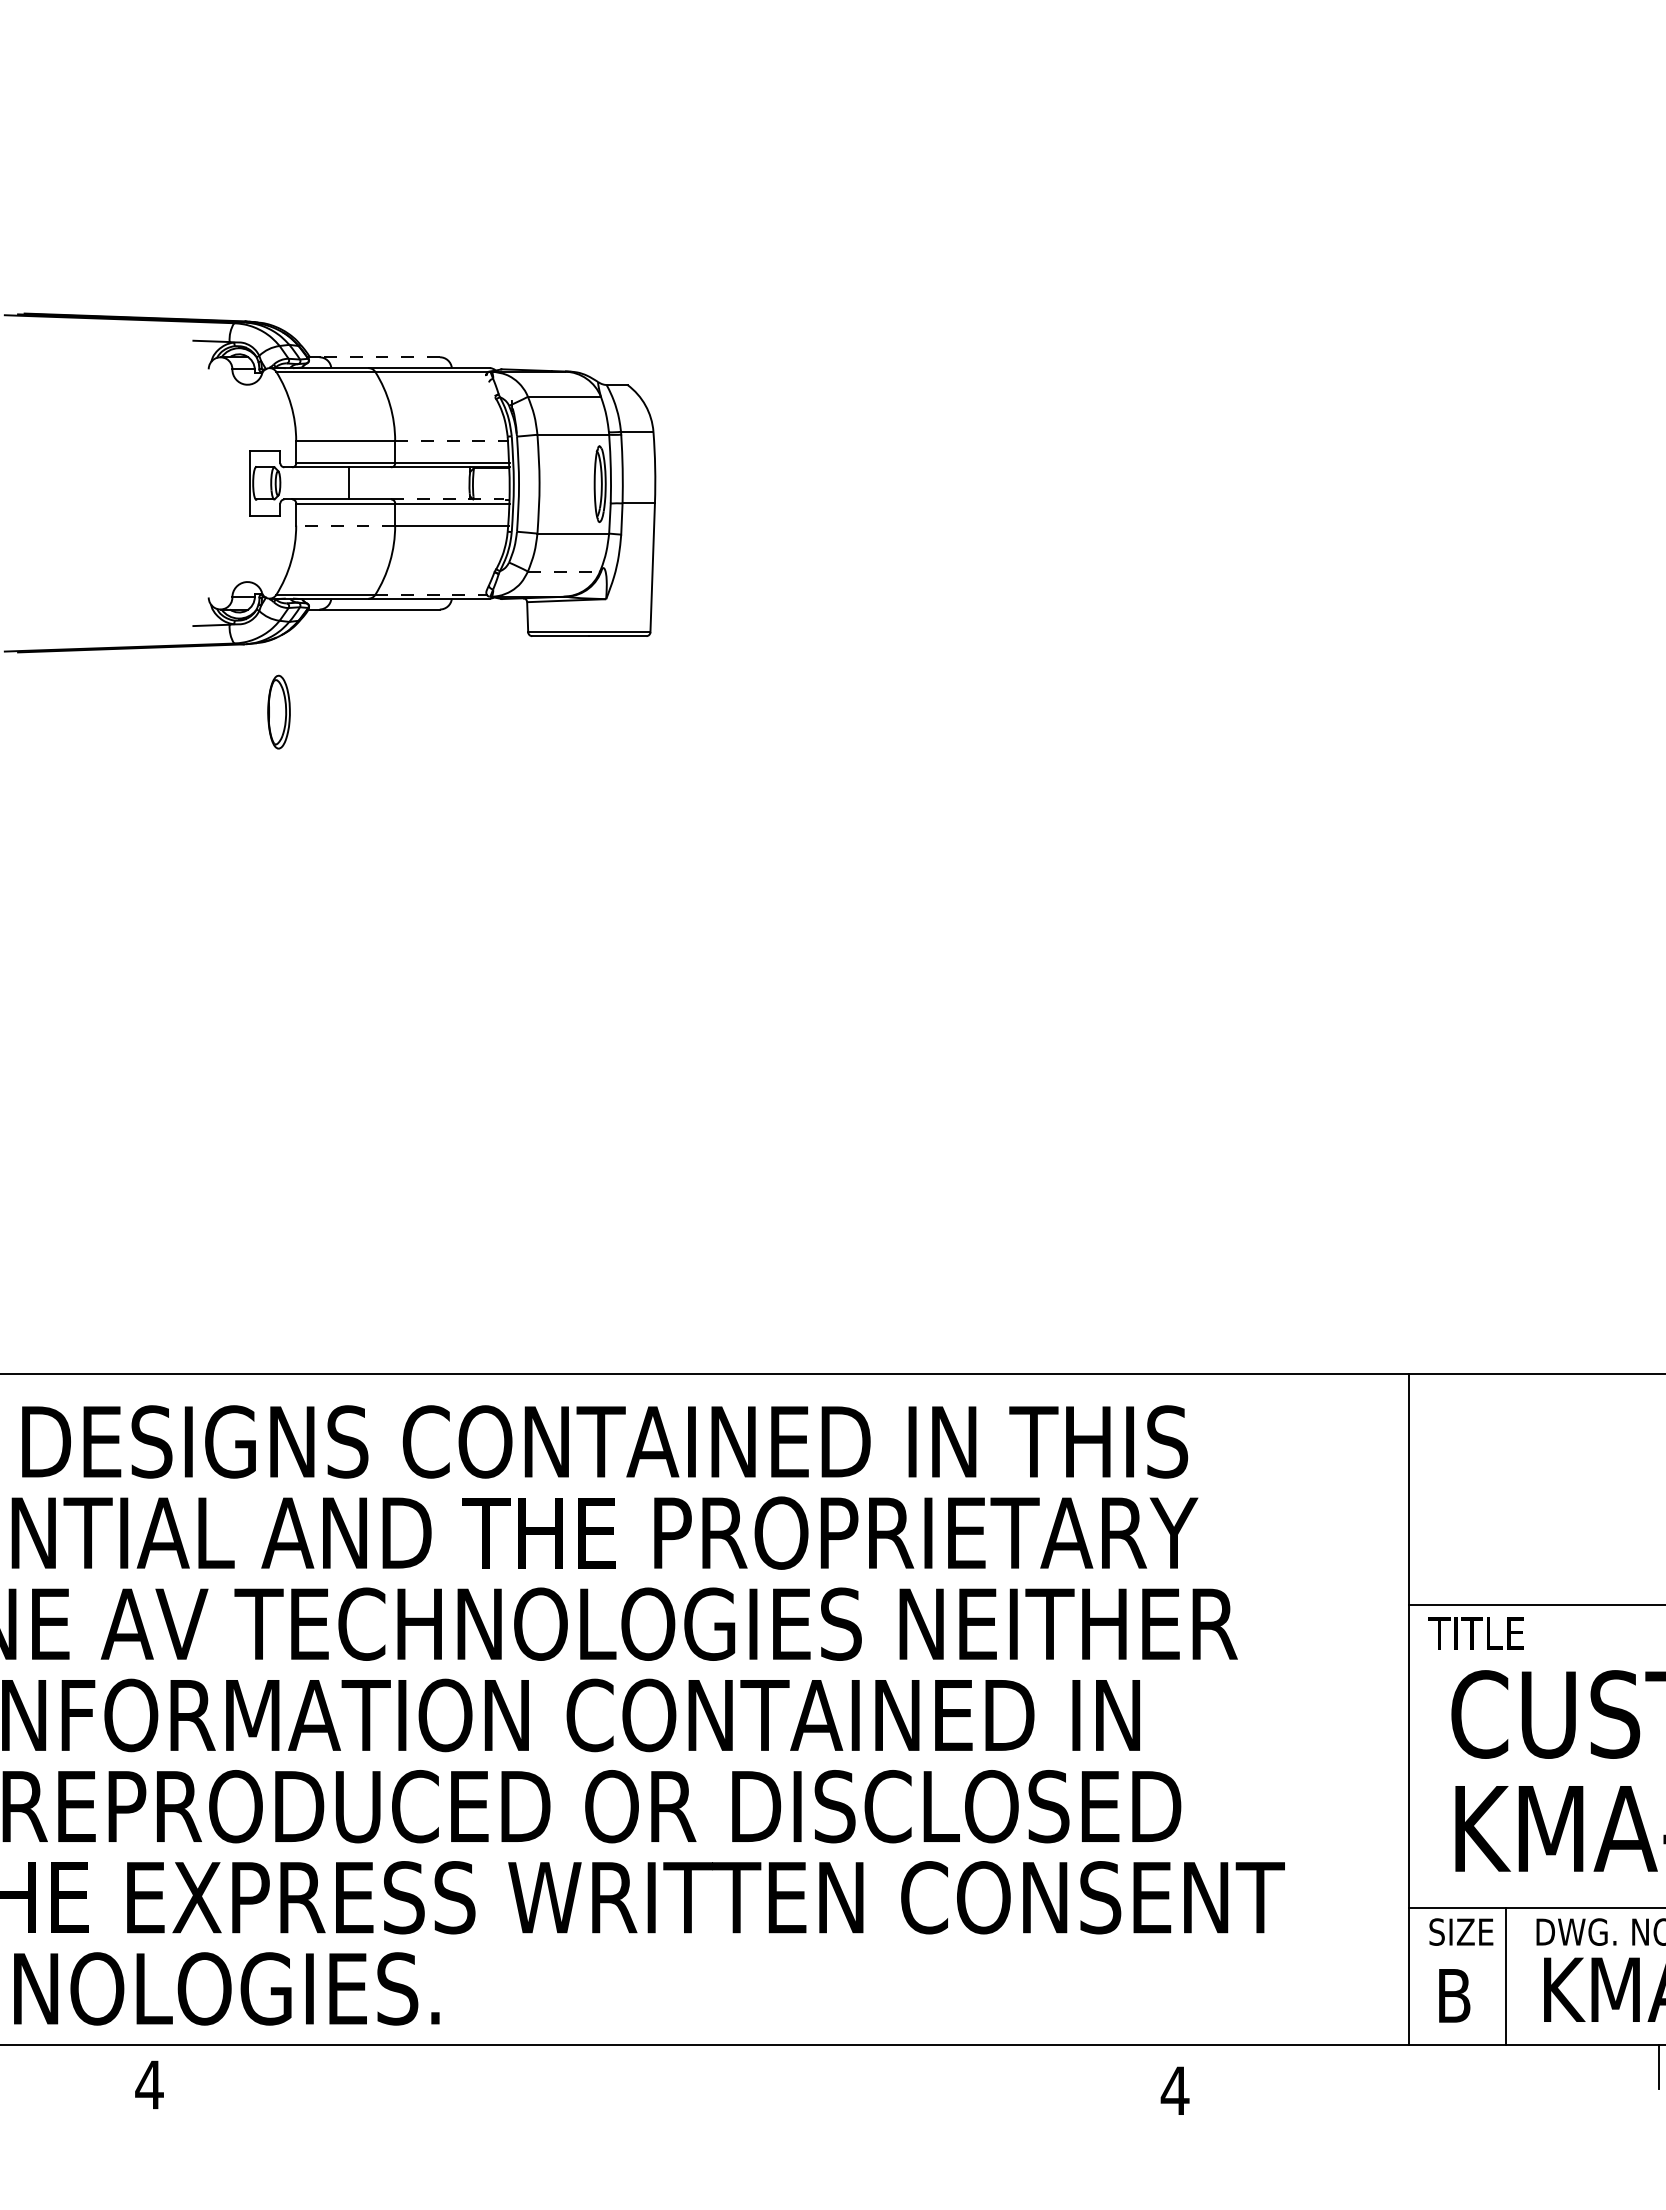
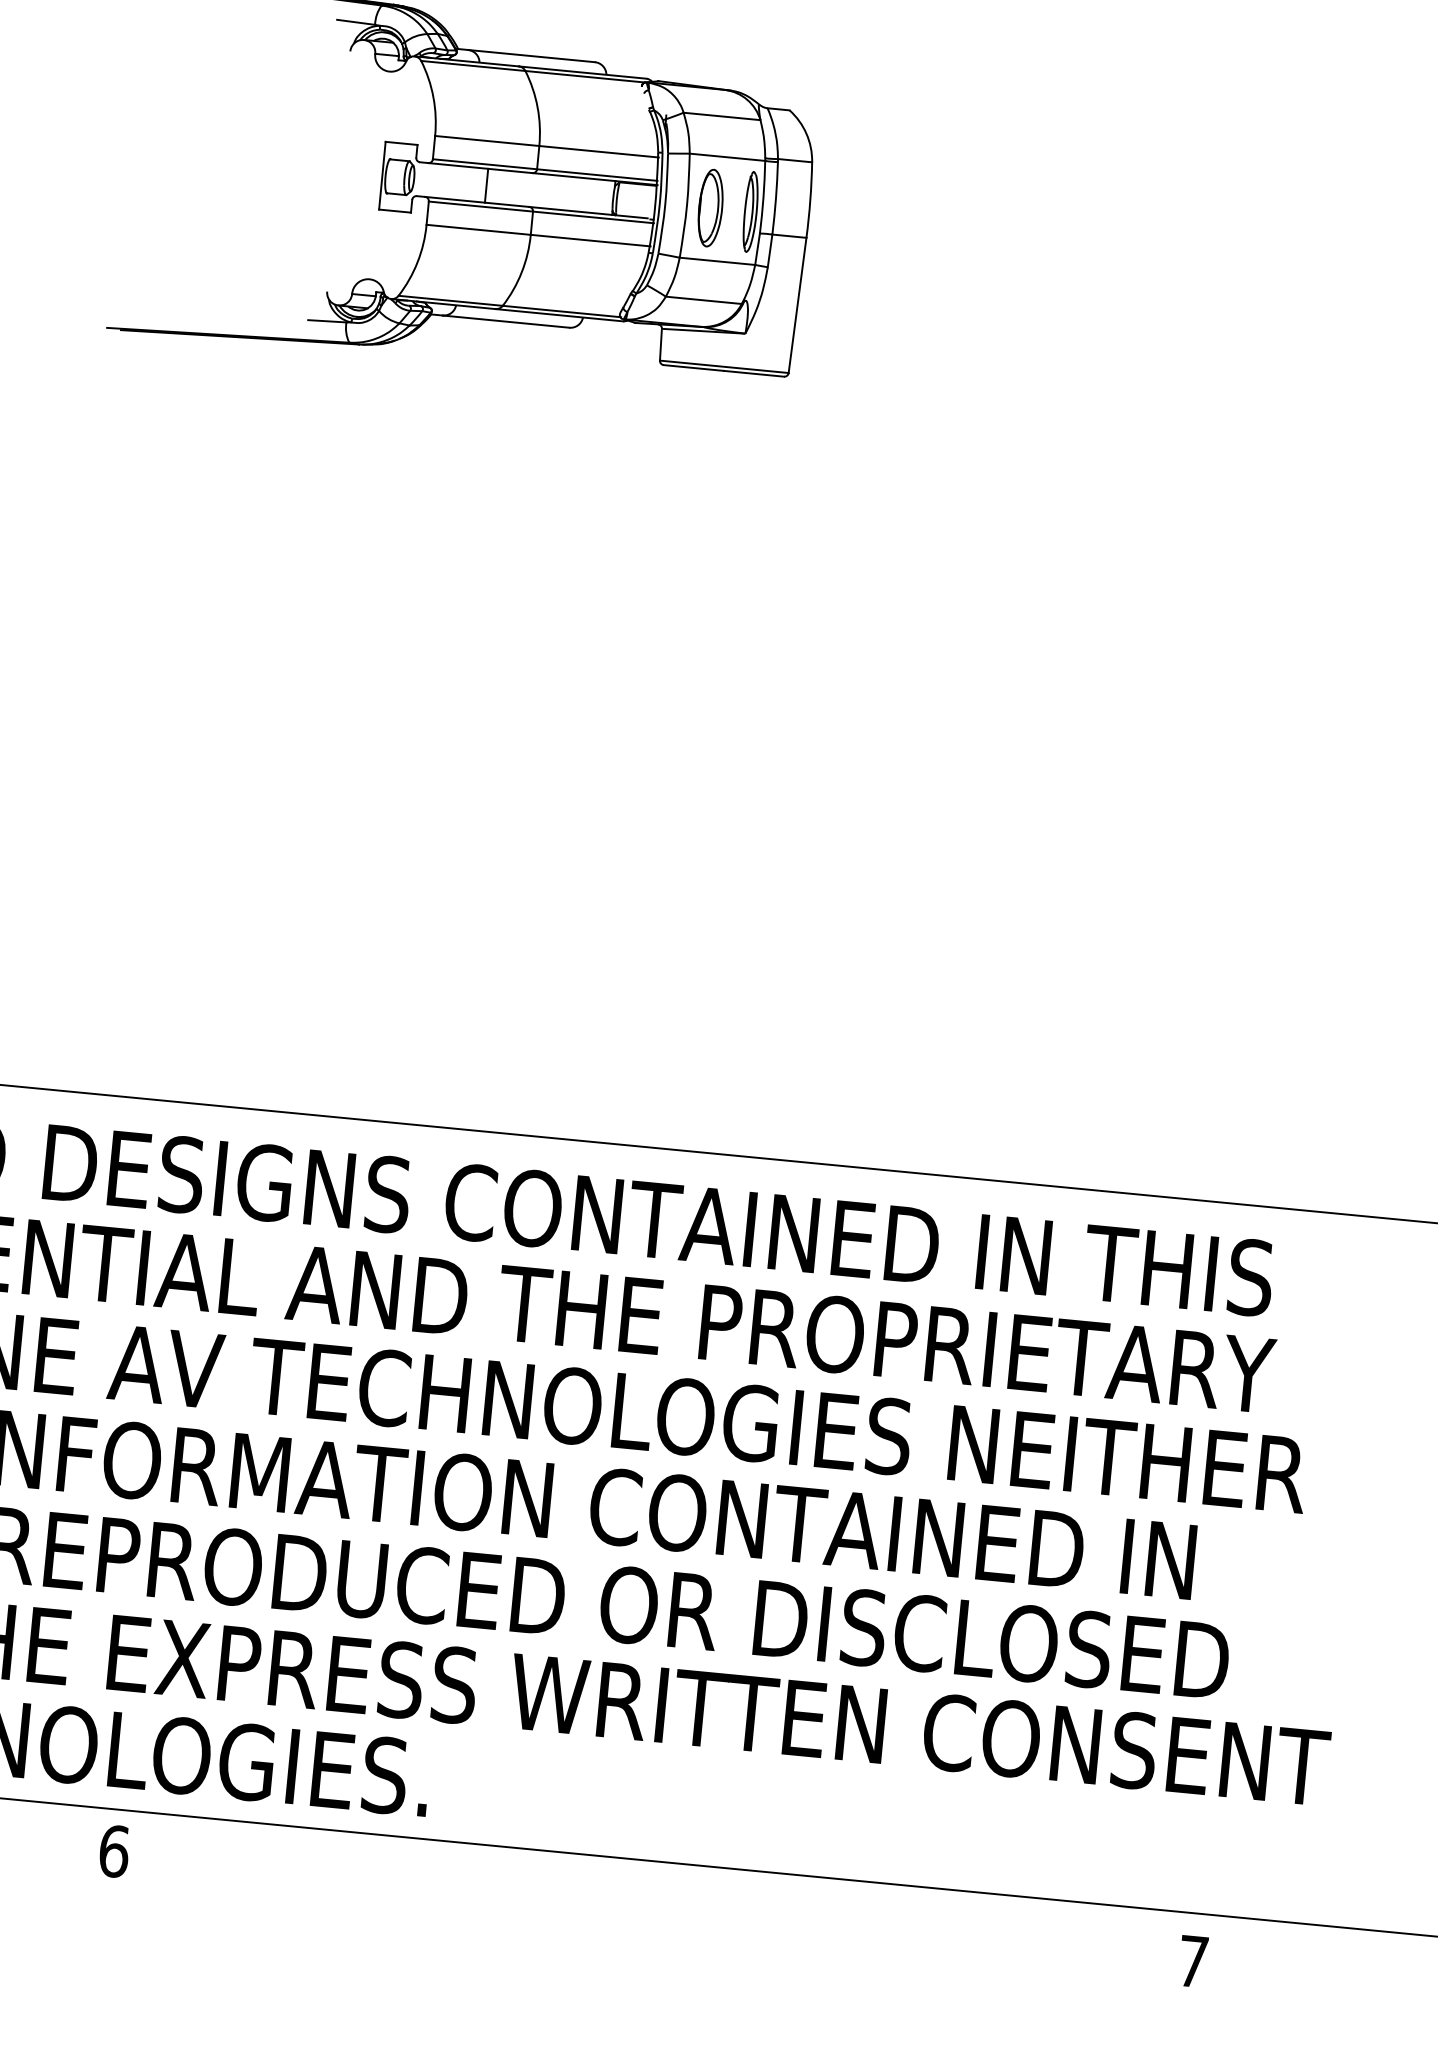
line: (379, 357) -> (531, 56), dashed -> solid
line: (451, 441) -> (598, 152), dashed -> solid
line: (447, 499) -> (588, 212), dashed -> solid
line: (345, 525) -> (478, 229), dashed -> solid
line: (564, 571) -> (704, 300), dashed -> solid
line: (432, 594) -> (563, 311), dashed -> solid
part: (278, 711) -> (710, 207), moved
text: (149, 2084) -> (114, 1850), 4 -> 6
text: (1174, 2090) -> (1192, 1961), 4 -> 7

